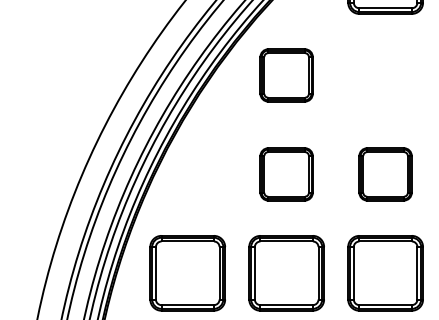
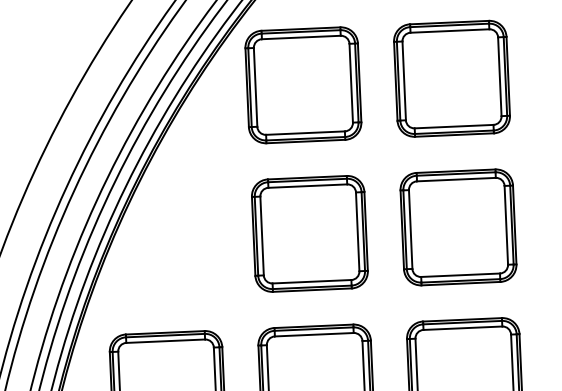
part: (286, 75) -> (303, 85), size x1.43
part: (385, 75) -> (451, 78), added
part: (286, 174) -> (309, 234), size x1.43
part: (385, 174) -> (458, 227), size x1.43

